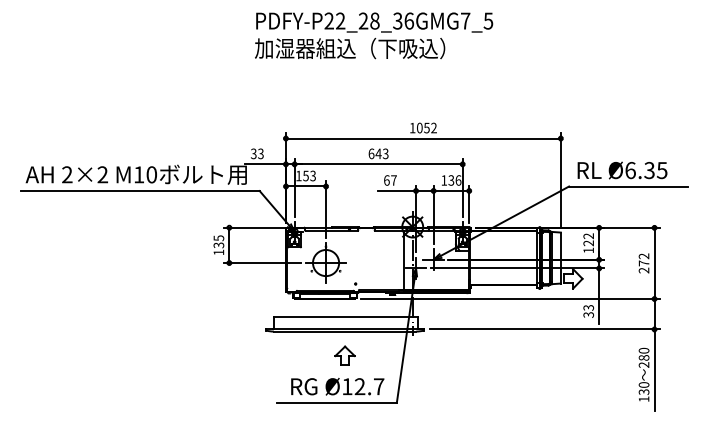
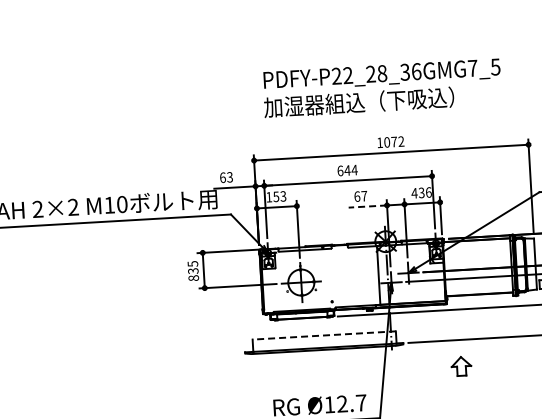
text: (374, 35) -> (382, 88), moved
text: (426, 127) -> (393, 141), 1052 -> 1072
text: (253, 153) -> (222, 177), 33 -> 63
text: (385, 153) -> (354, 169), 643 -> 644
text: (444, 180) -> (414, 193), 136 -> 436
line: (396, 190) -> (367, 206), solid -> dashed
text: (218, 252) -> (193, 278), 135 -> 835
line: (345, 317) -> (323, 335), solid -> dashed
part: (344, 355) -> (460, 365), moved

